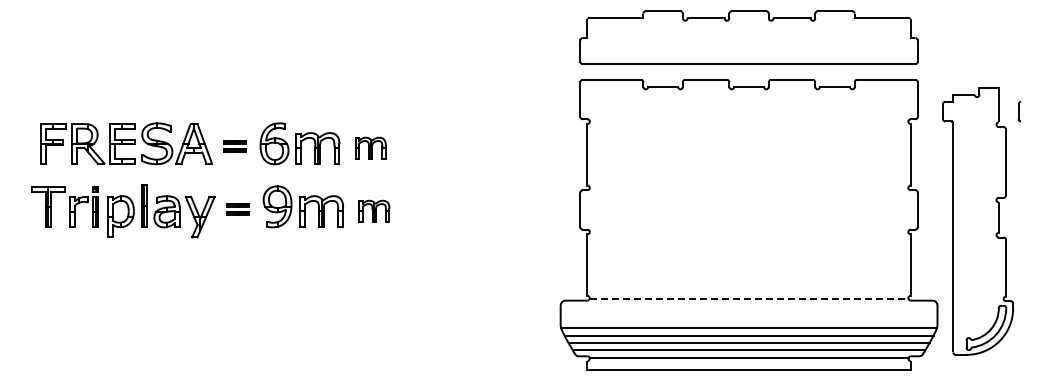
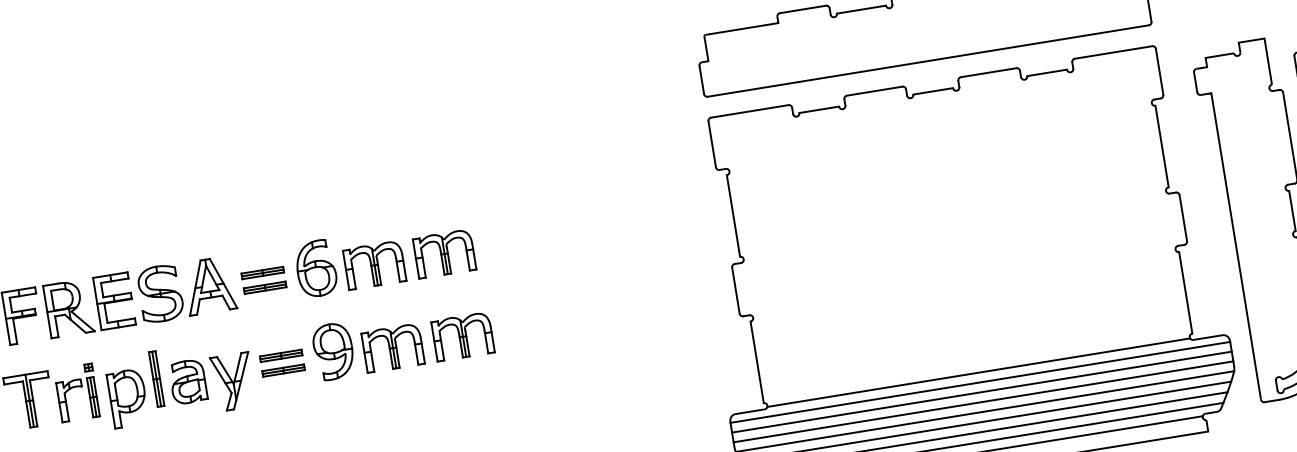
part: (234, 146) -> (263, 280), size x1.43
part: (370, 148) -> (444, 254), size x1.43
part: (238, 209) -> (282, 363), size x1.43
part: (374, 211) -> (463, 336), size x1.43
line: (749, 299) -> (979, 373), dashed -> solid
line: (748, 306) -> (979, 382), added
line: (748, 313) -> (981, 391), added
line: (748, 321) -> (982, 402), added

